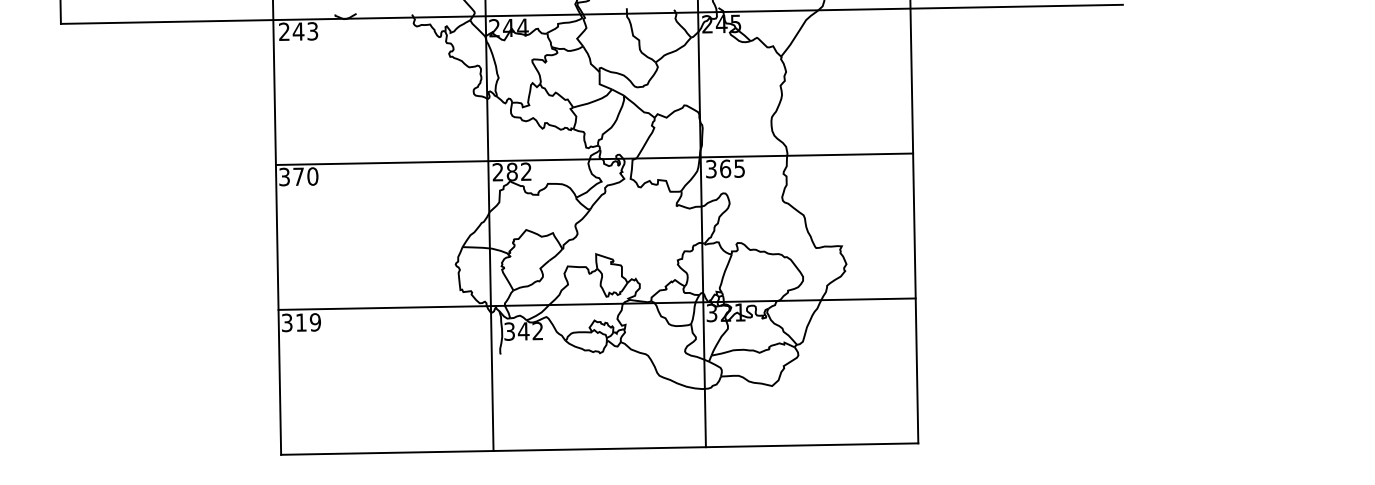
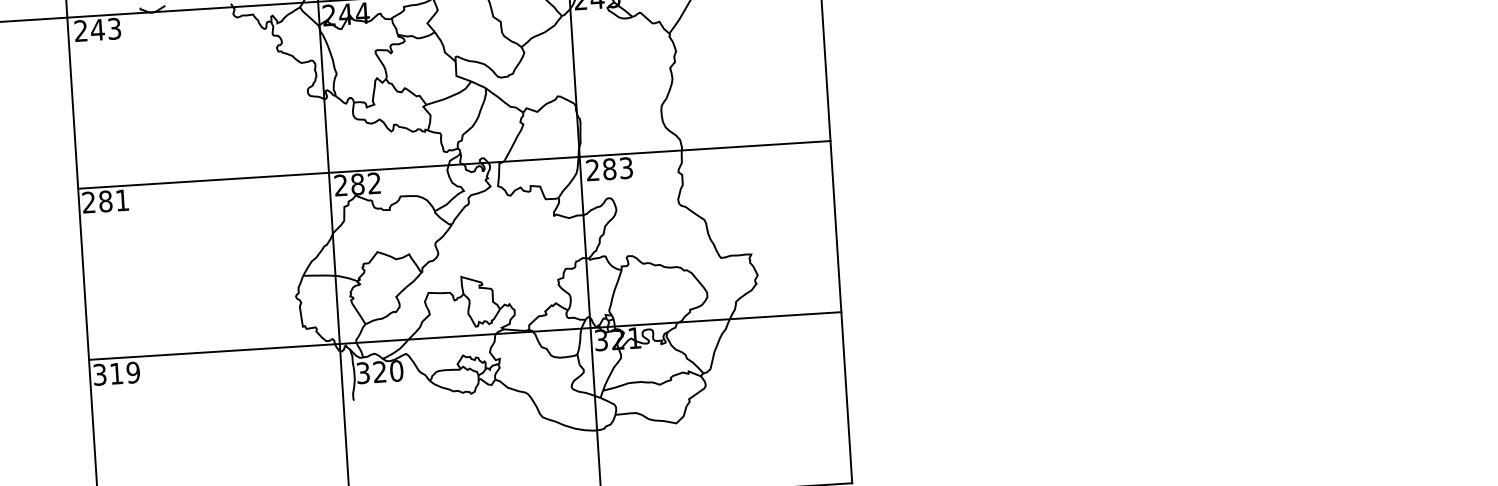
text: (725, 168) -> (609, 168), 365 -> 283
text: (298, 176) -> (105, 201), 370 -> 281
text: (530, 331) -> (387, 371), 342 -> 320

